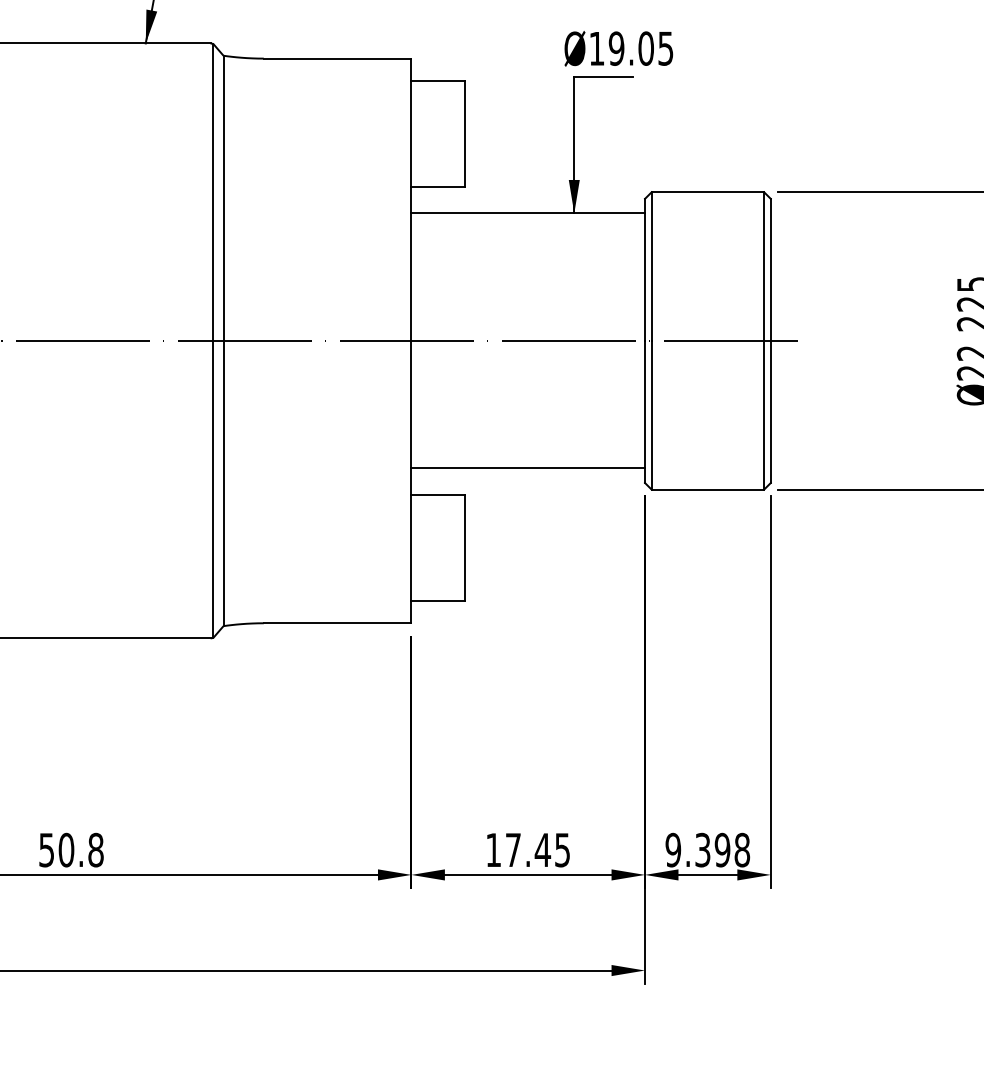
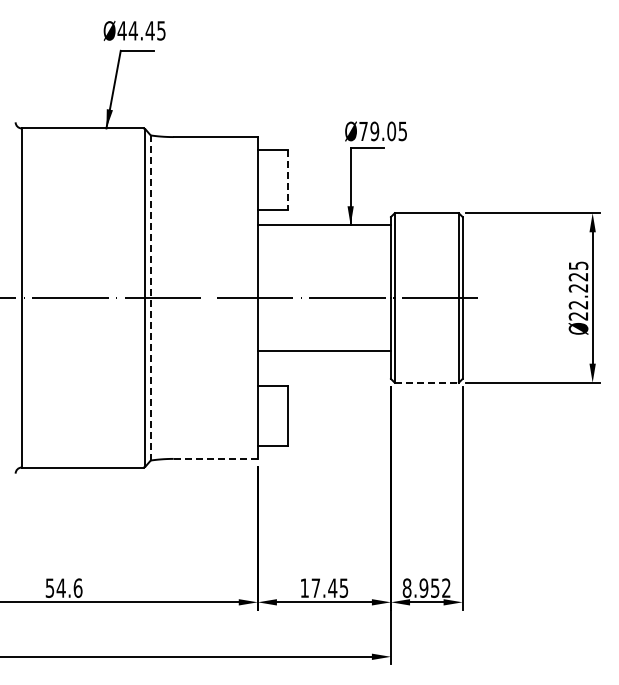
text: (596, 48) -> (363, 131), Ø19.05 -> Ø79.05
line: (465, 134) -> (288, 180), solid -> dashed
line: (223, 340) -> (150, 297), solid -> dashed
line: (526, 468) -> (323, 350), moved
line: (709, 489) -> (427, 382), solid -> dashed
line: (338, 622) -> (216, 458), solid -> dashed
text: (80, 848) -> (69, 587), 50.8 -> 54.6
text: (707, 848) -> (426, 587), 9.398 -> 8.952

